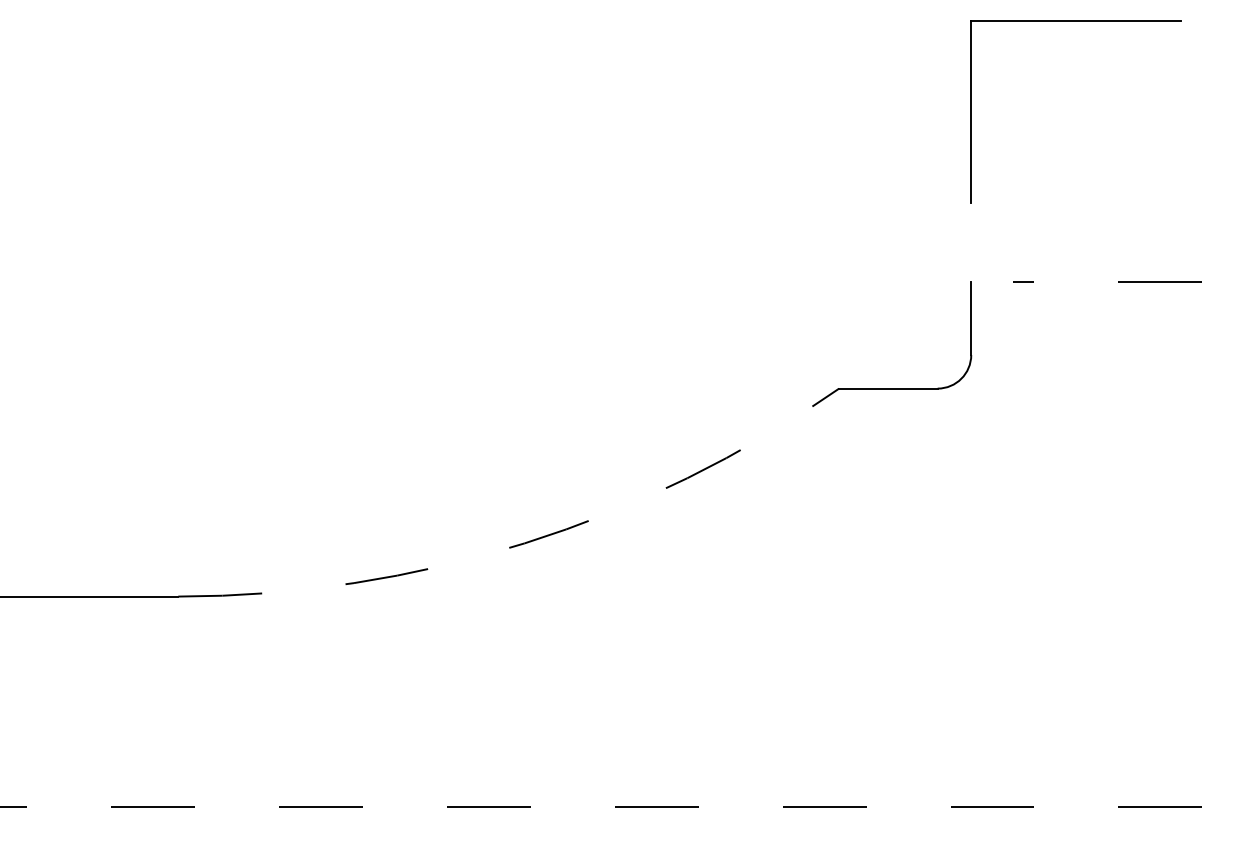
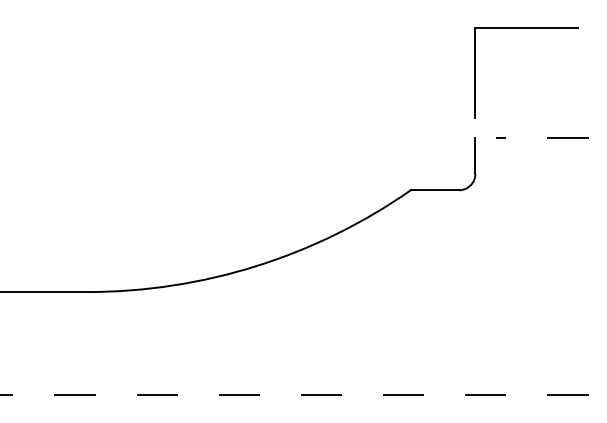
part: (1075, 21) -> (526, 28), moved
arc: (523, 544) -> (256, 266), dashed -> solid

